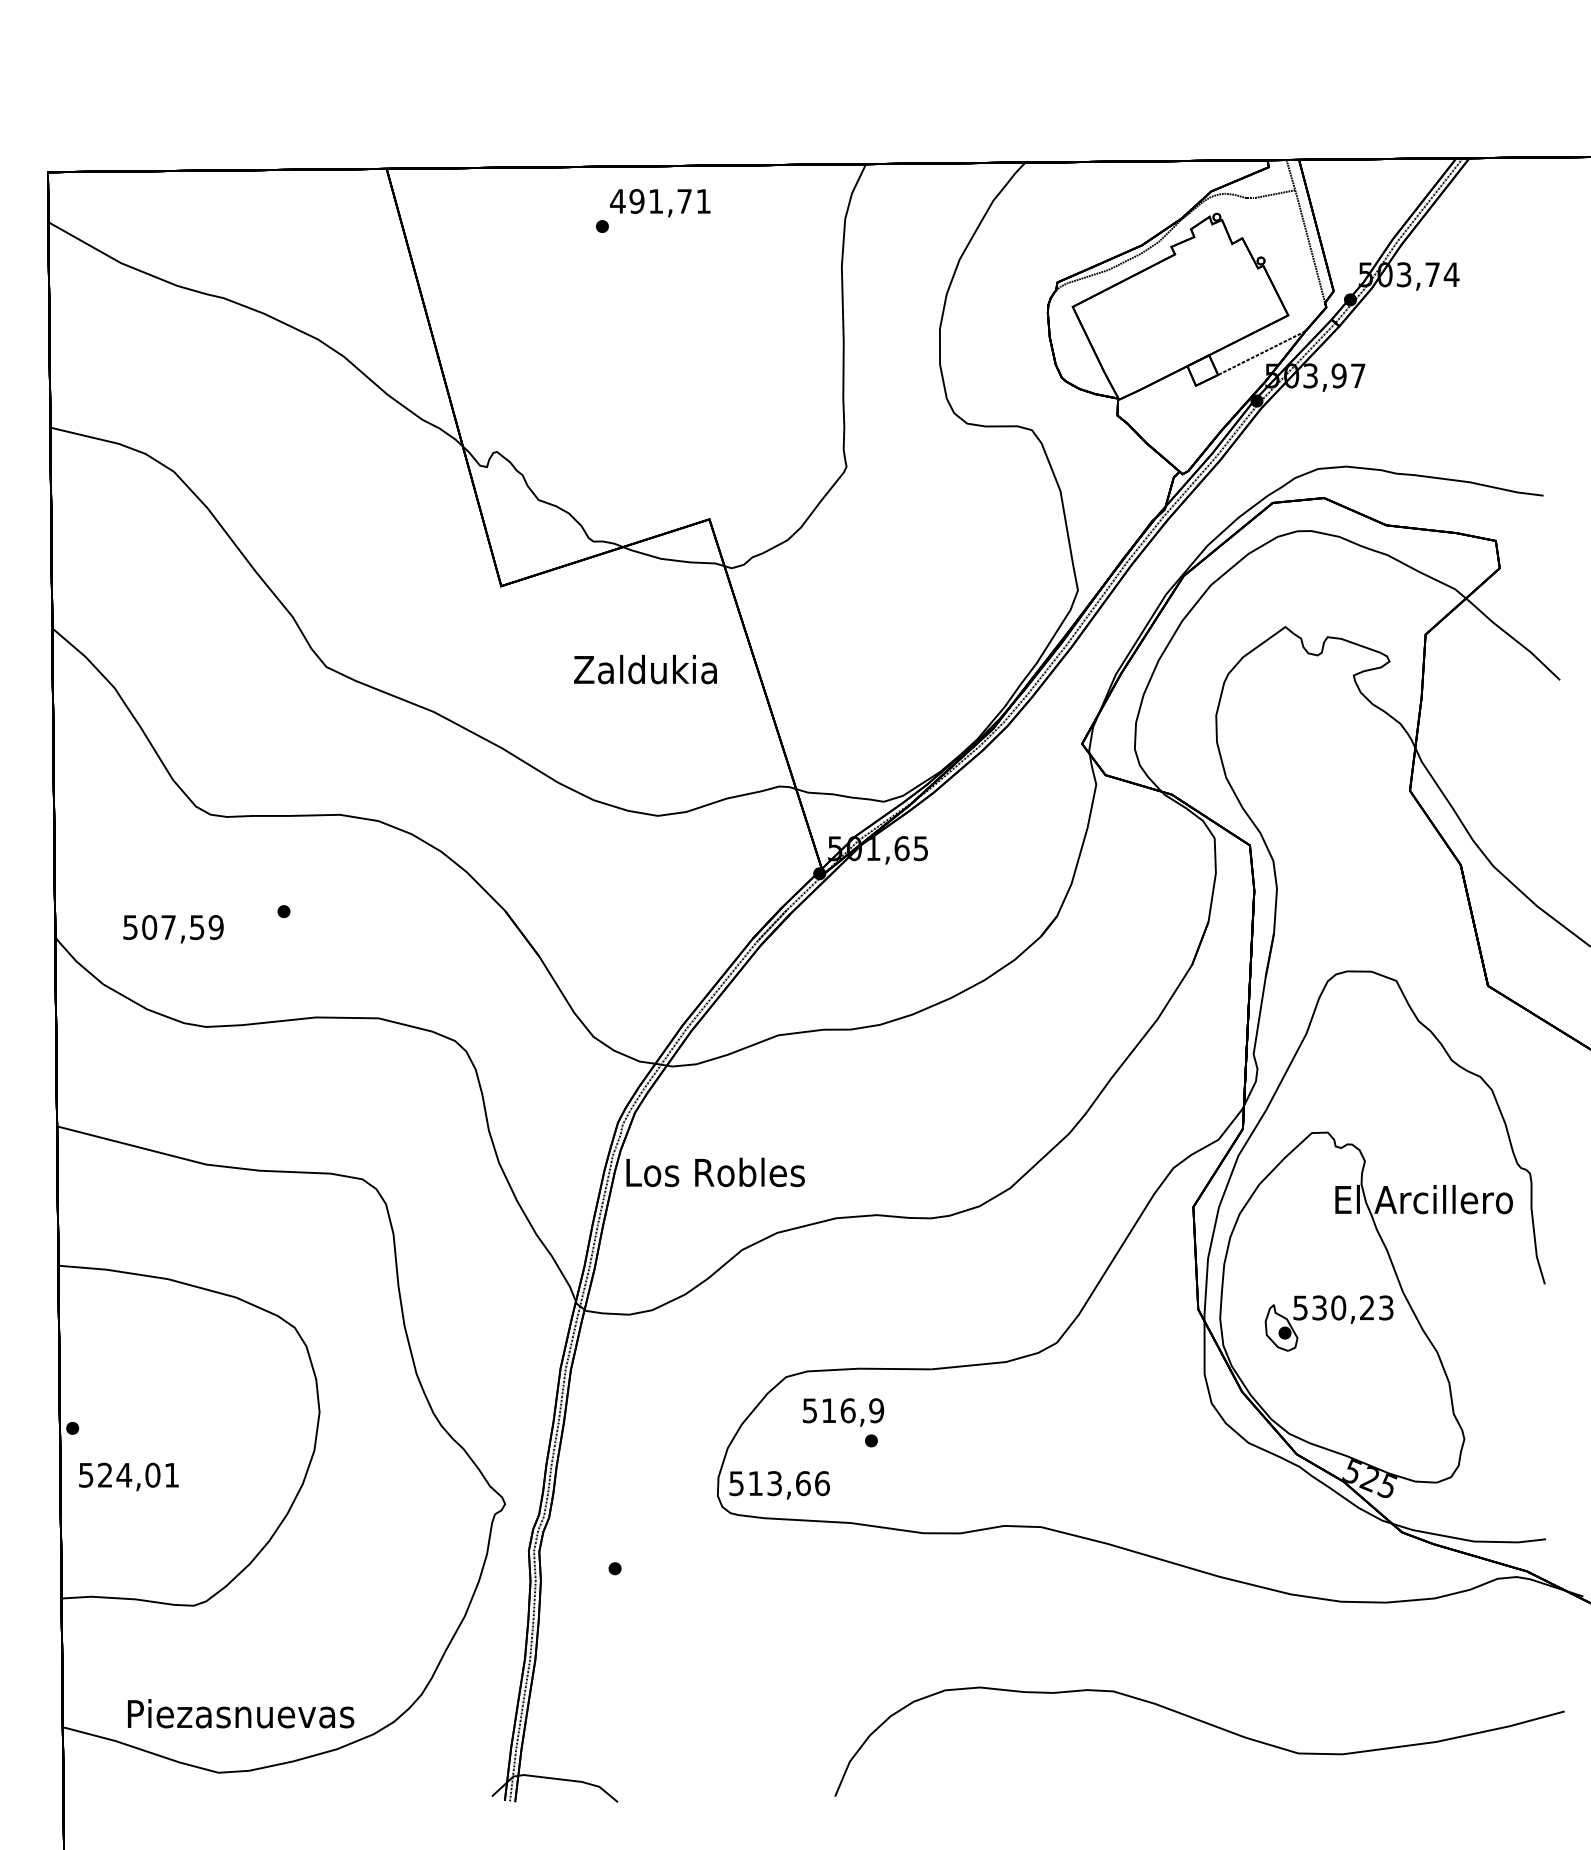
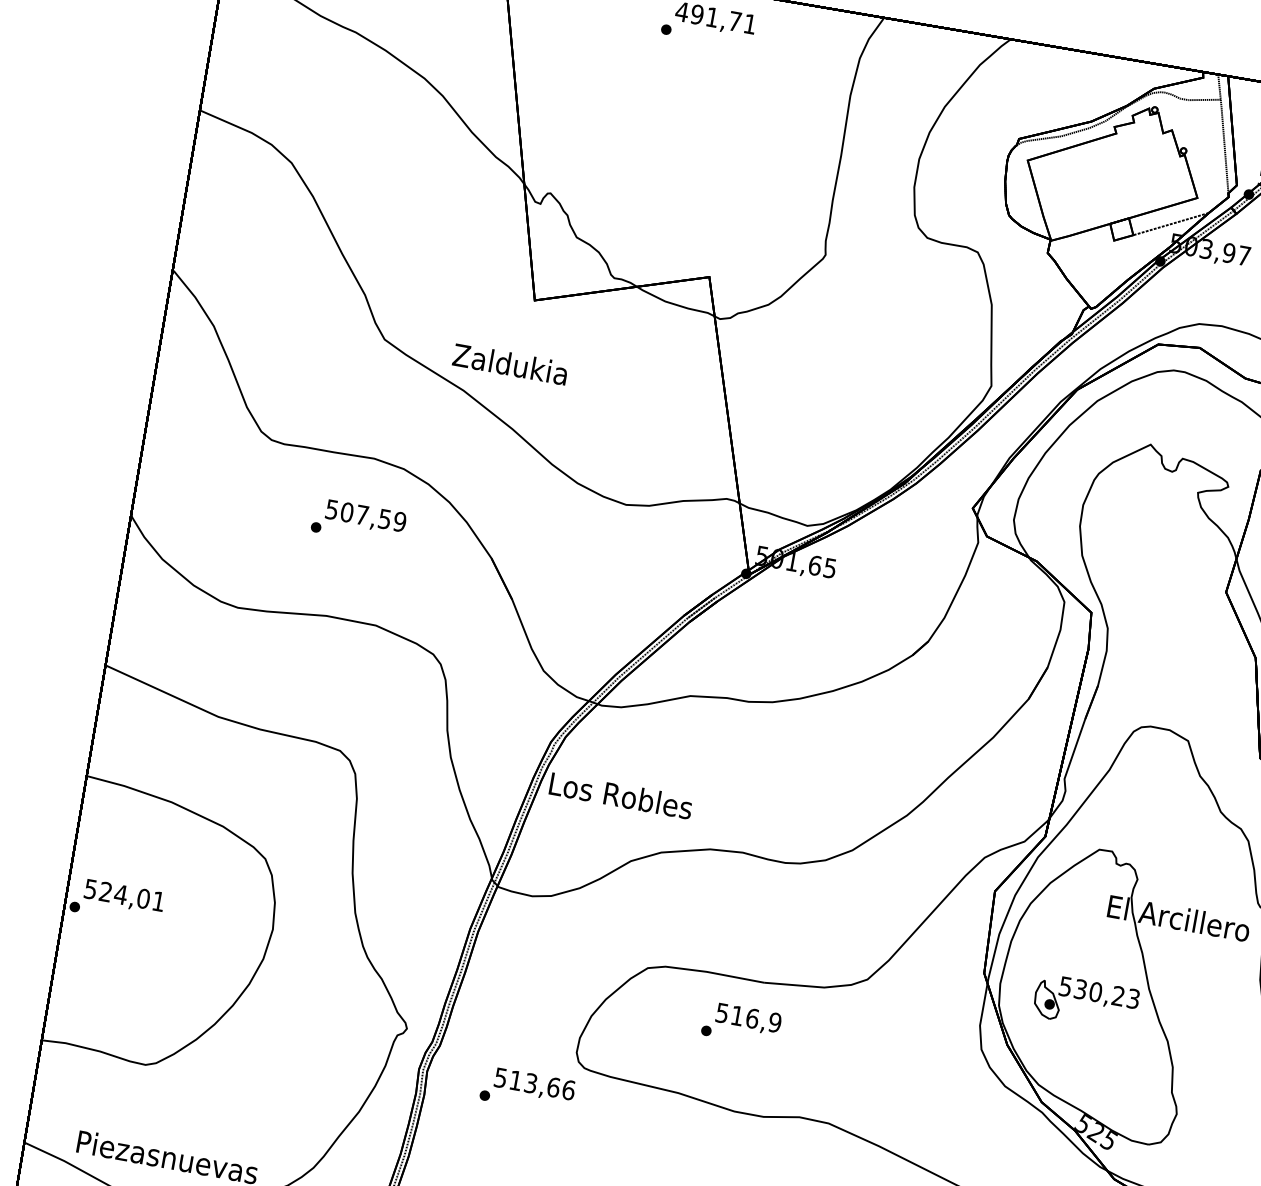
text: (645, 669) -> (510, 364), moved
text: (173, 929) -> (365, 517), moved
text: (843, 1412) -> (748, 1019), moved
text: (128, 1476) -> (124, 896), moved
text: (779, 1485) -> (534, 1085), moved

